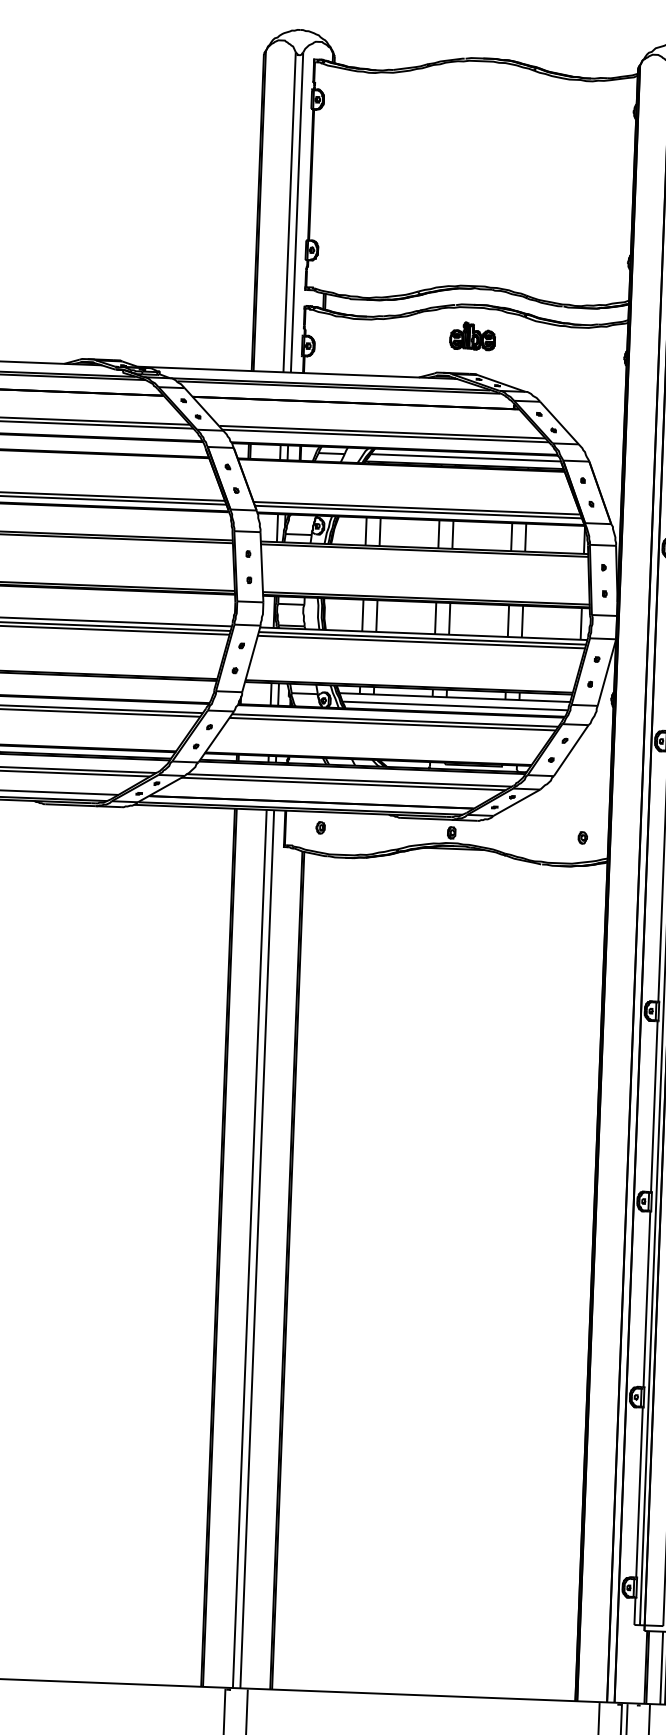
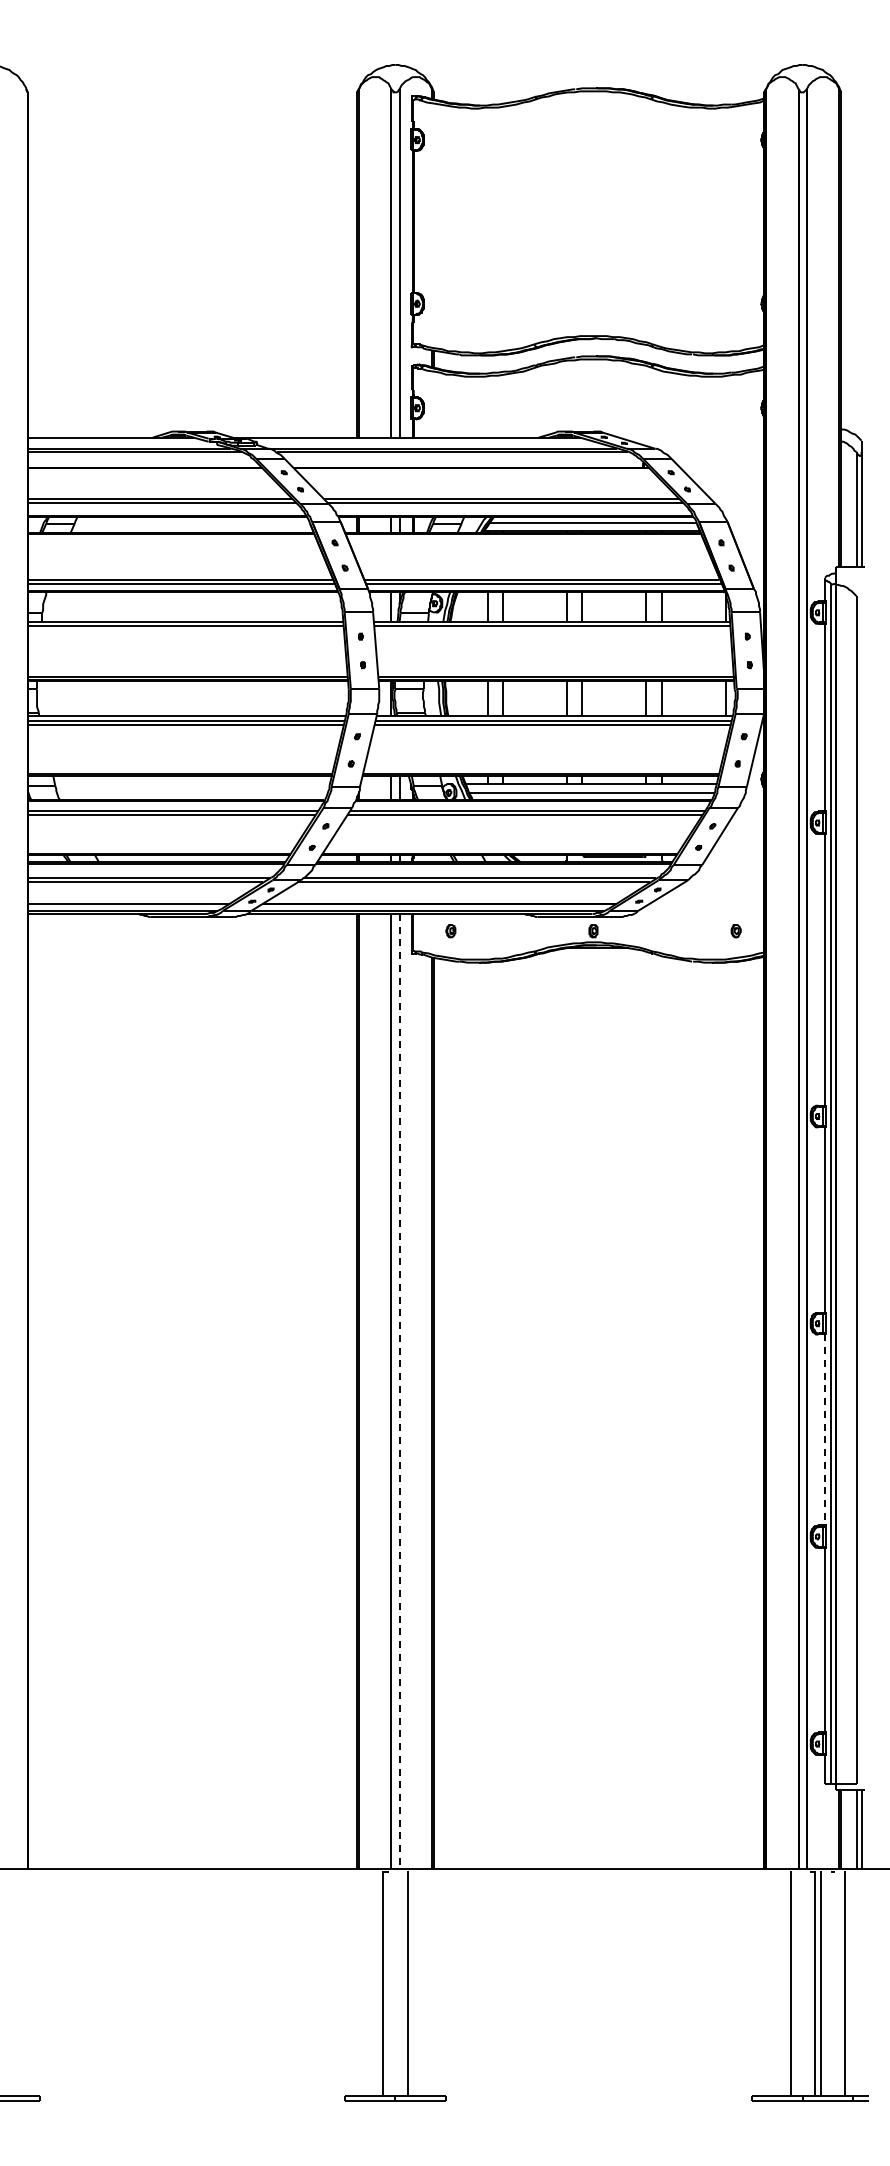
part: (472, 336) -> (595, 390), removed
line: (257, 1249) -> (399, 1391), solid -> dashed
line: (647, 1299) -> (825, 1430), solid -> dashed

